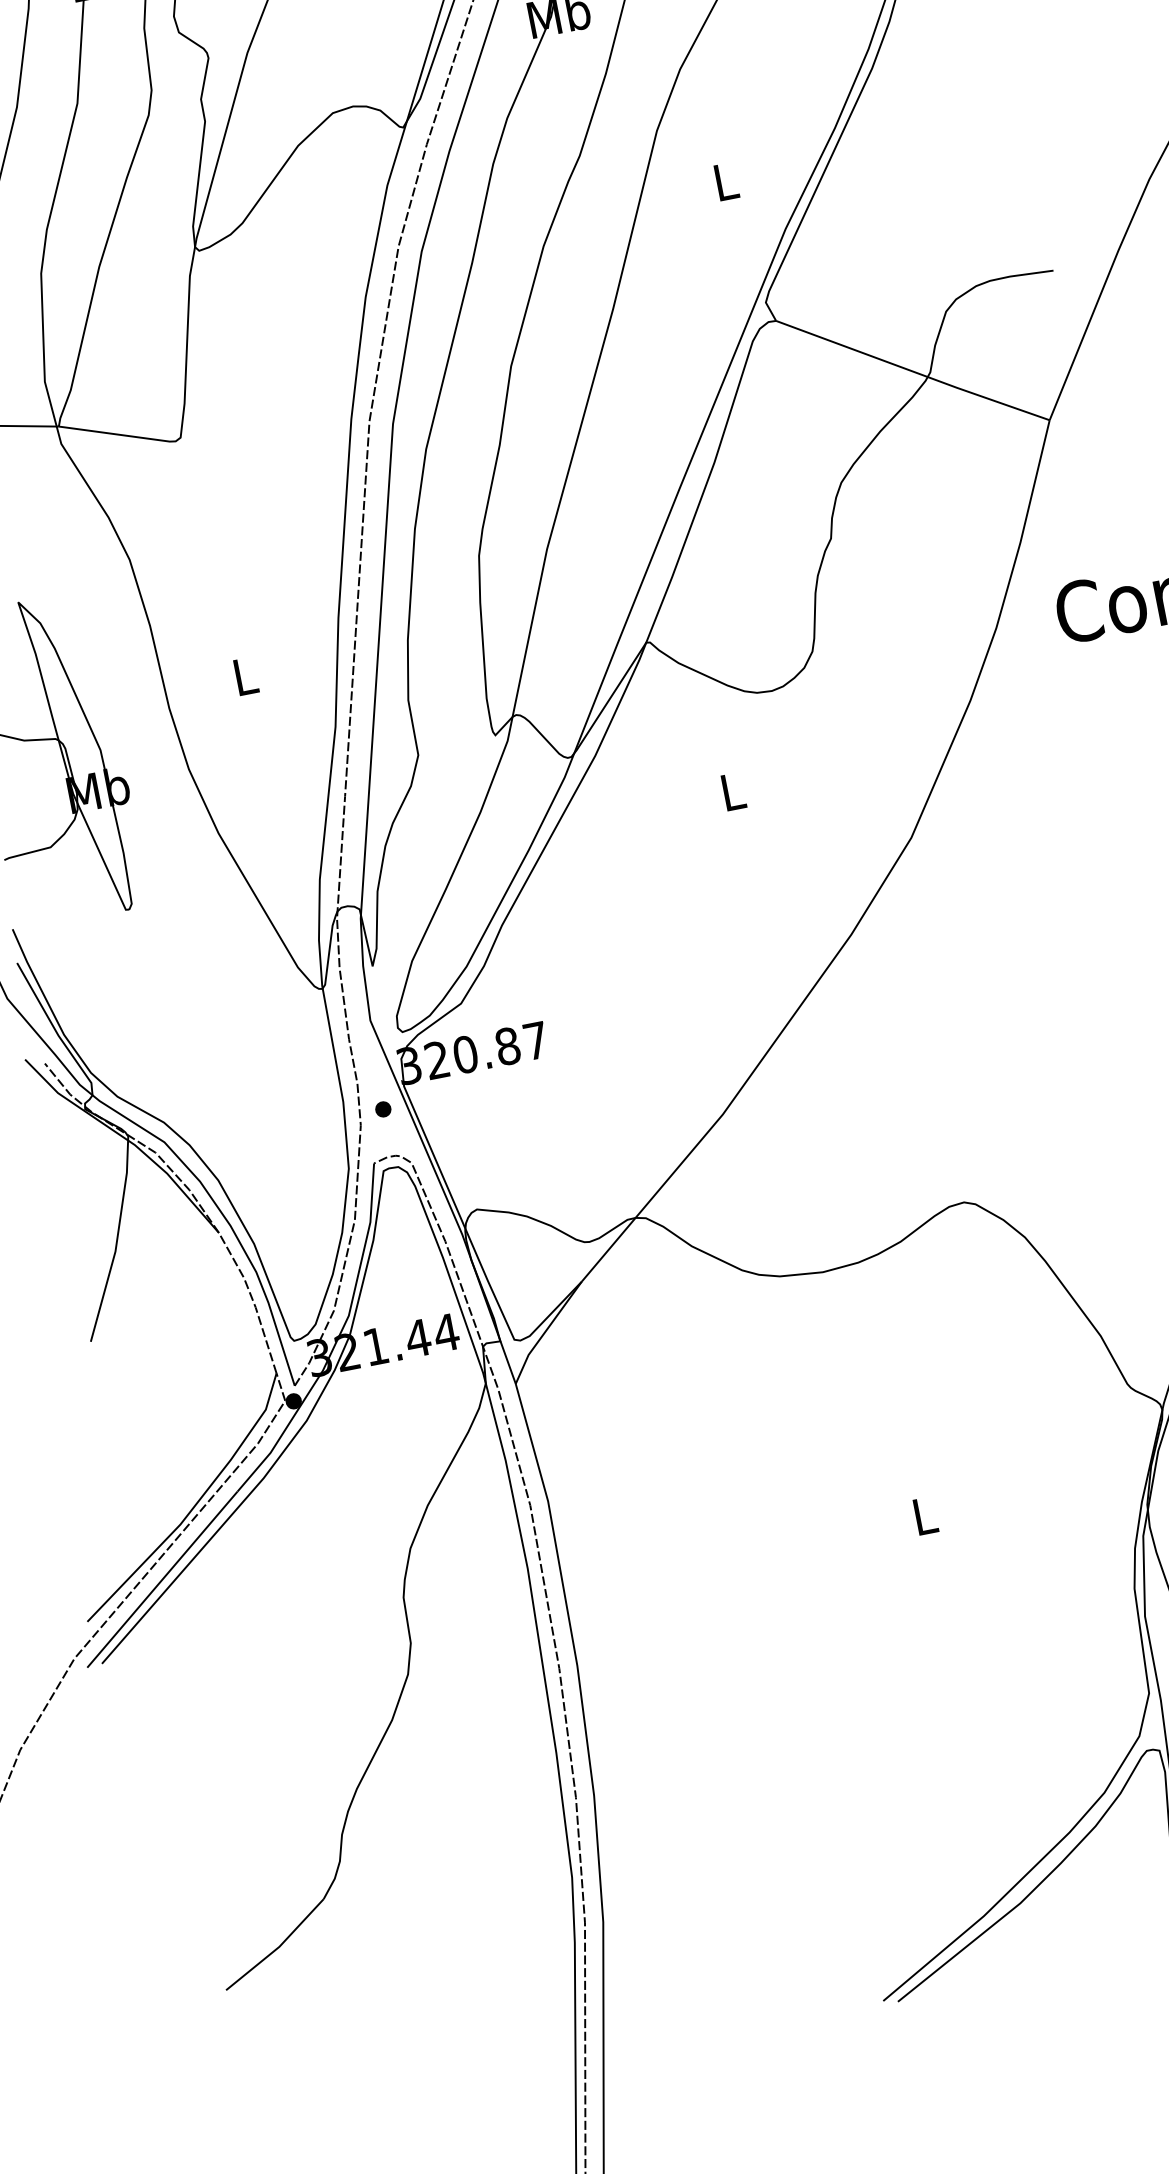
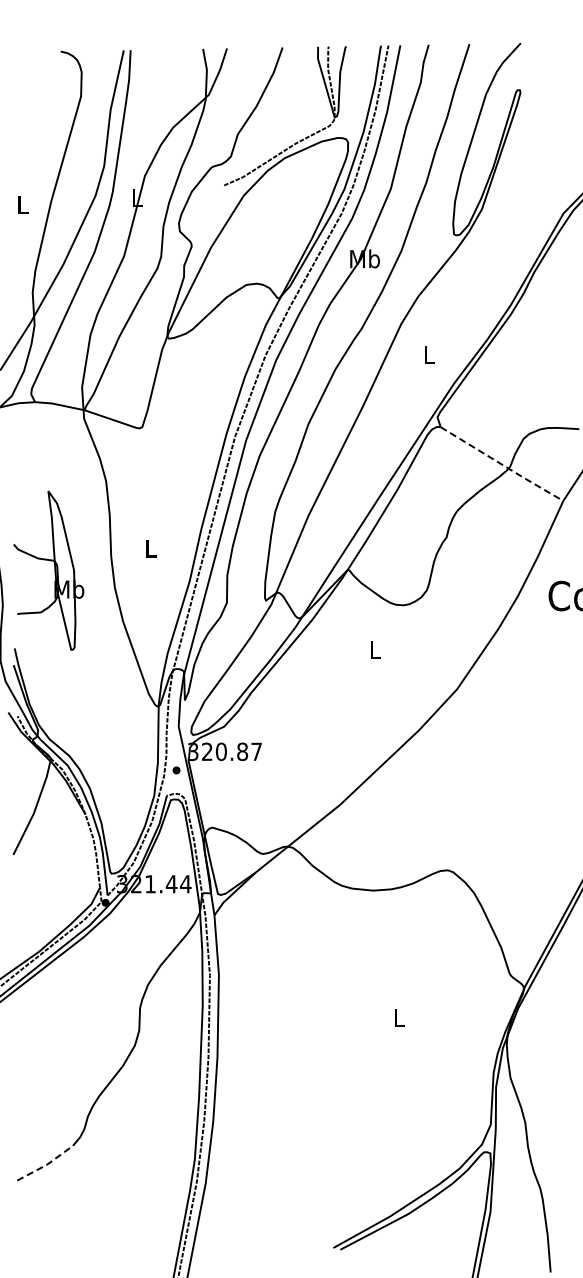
line: (914, 373) -> (502, 465), solid -> dashed
line: (280, 1946) -> (47, 1164), solid -> dashed

